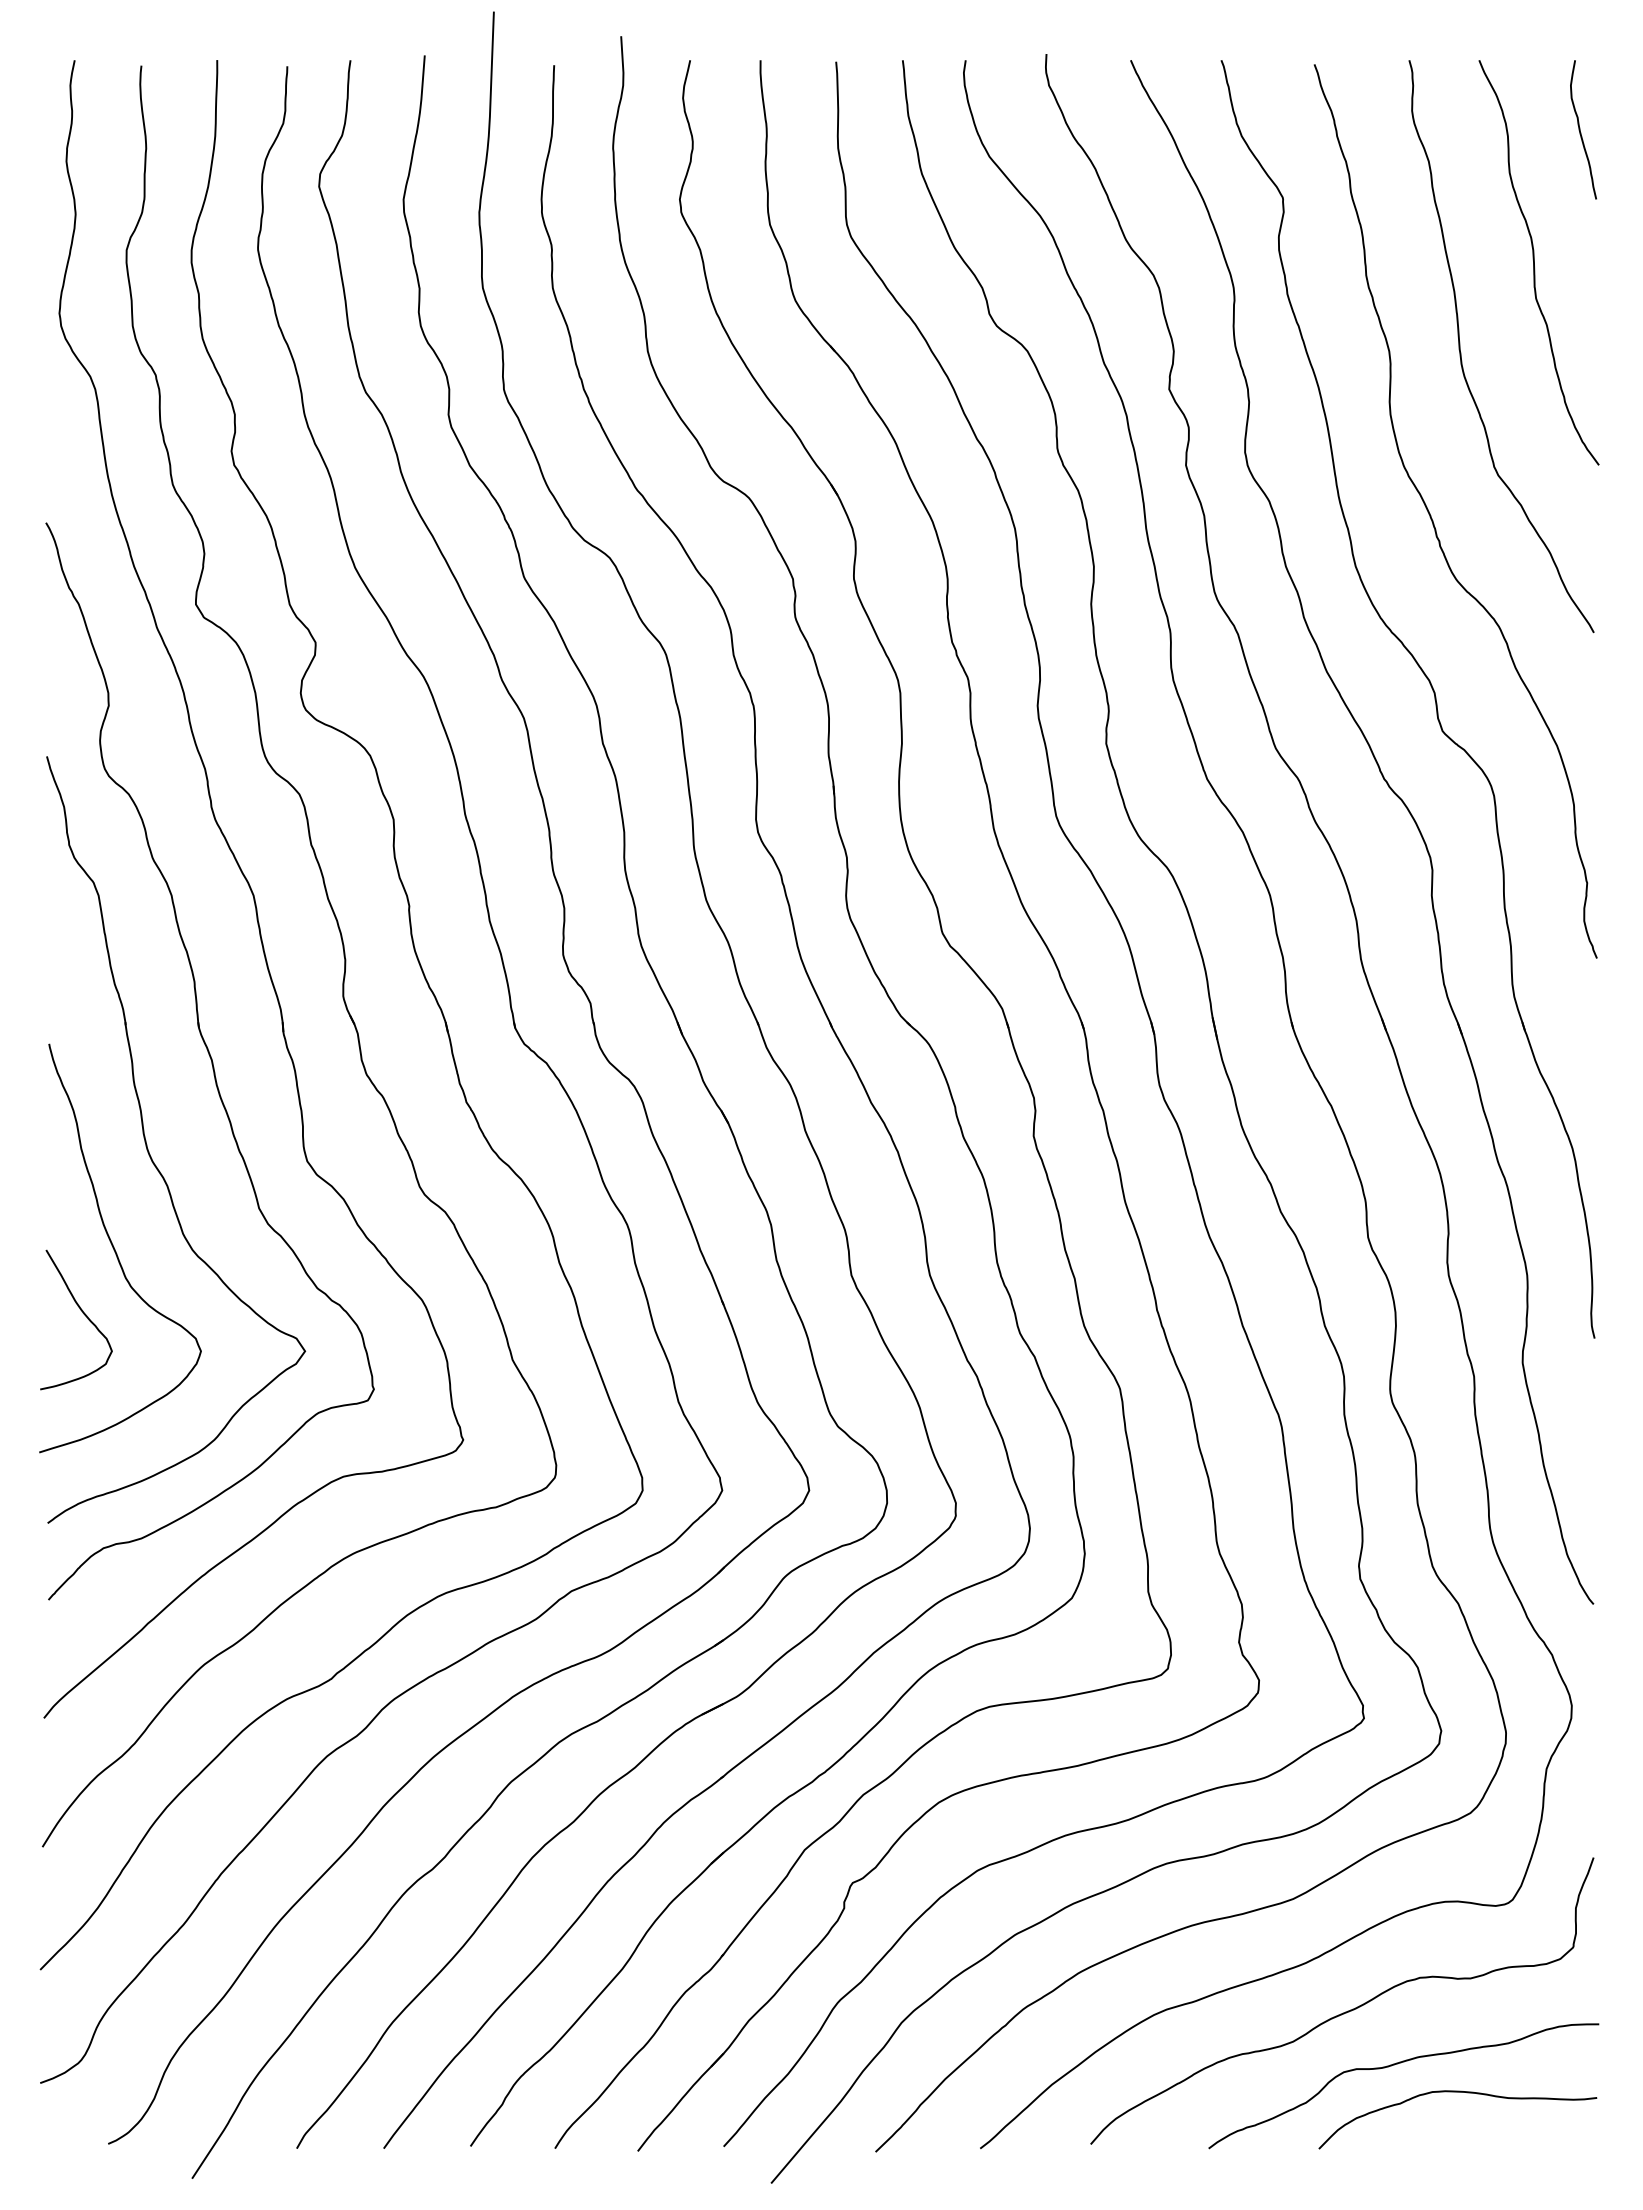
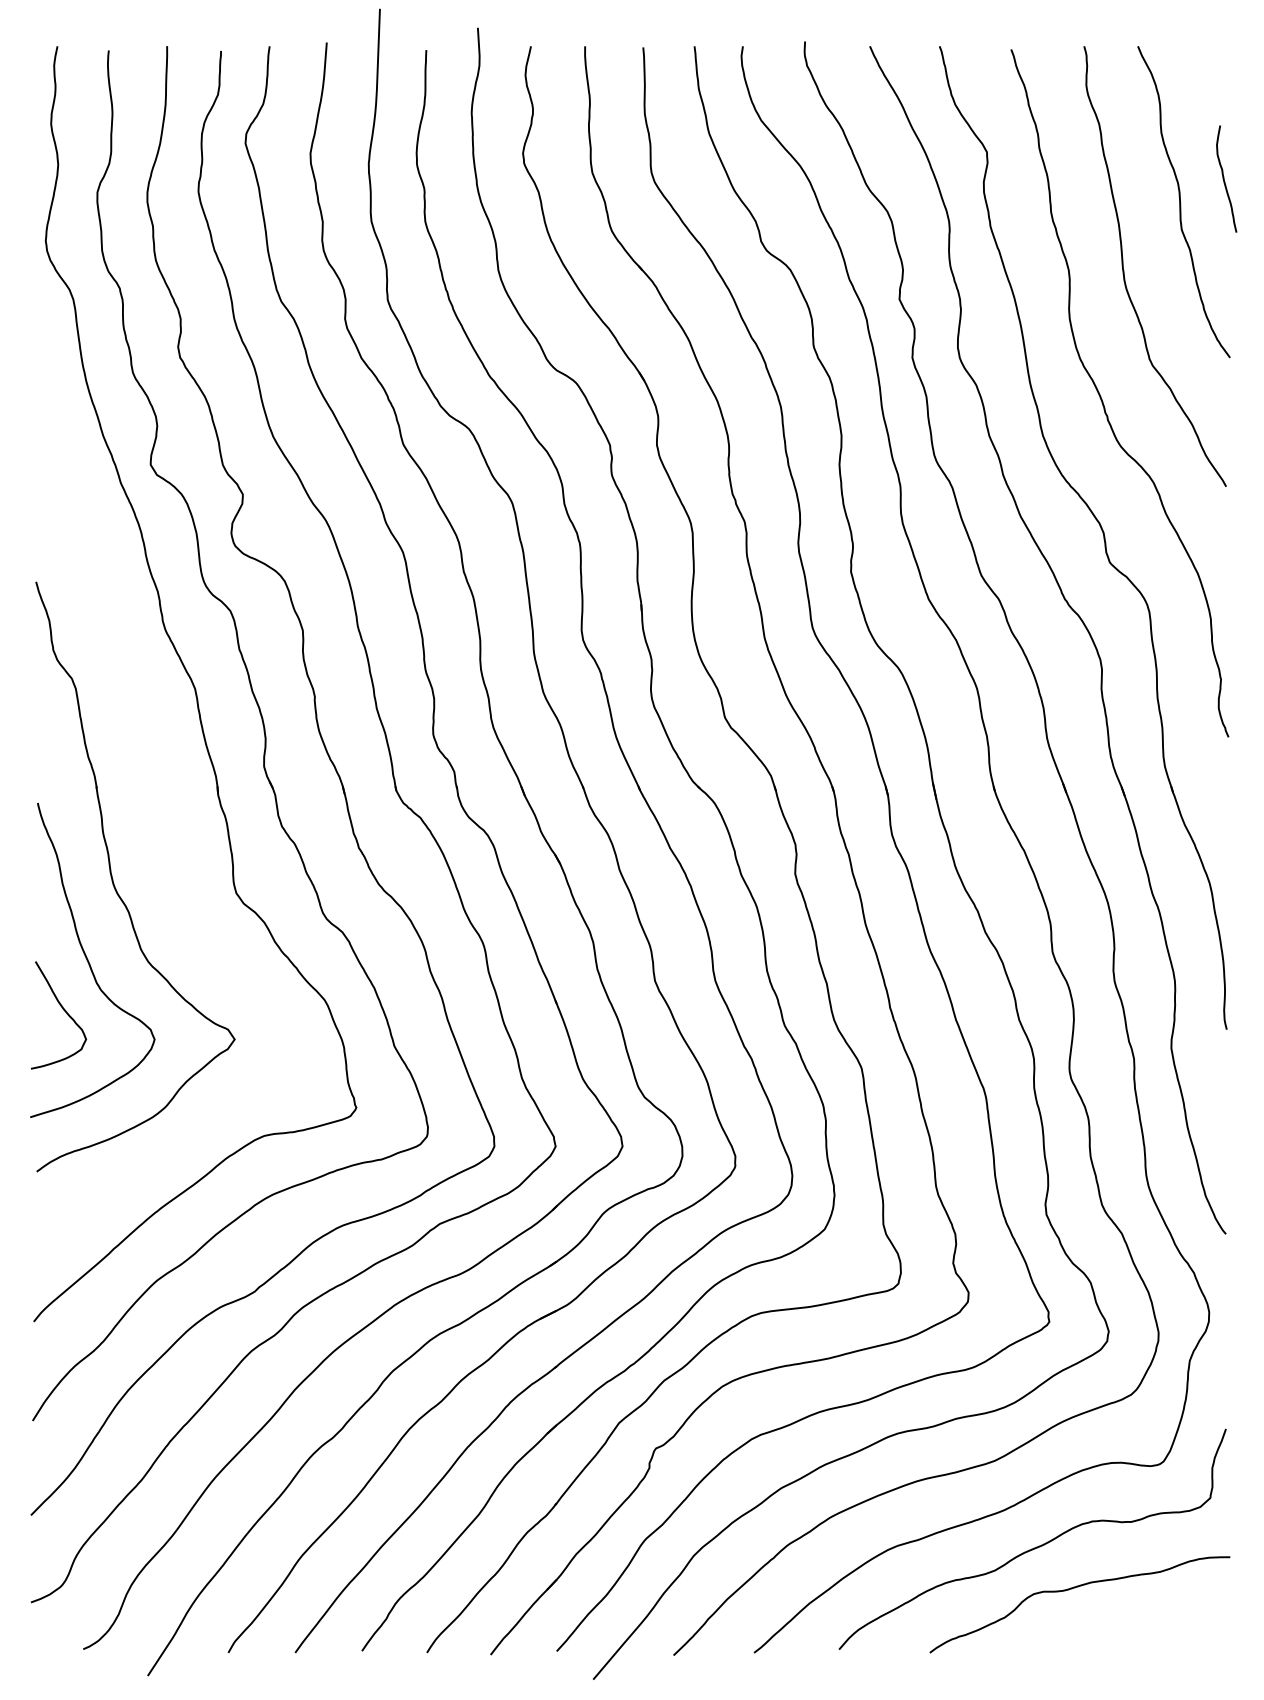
curve: (1580, 129) -> (1224, 178), moved
part: (209, 1061) -> (161, 816), removed
curve: (1457, 2092) -> (1121, 1609), removed

